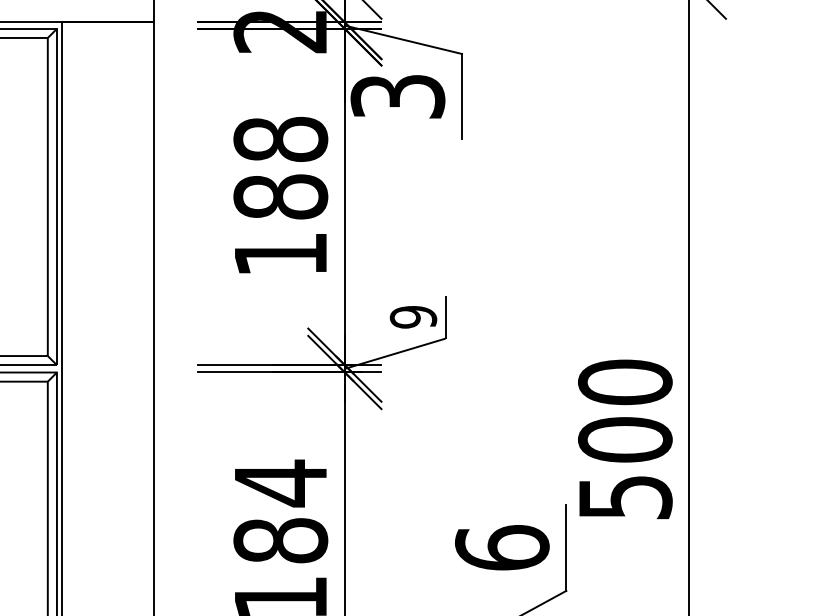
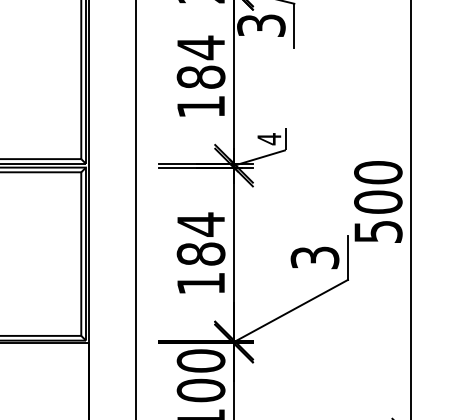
text: (279, 139) -> (200, 47), 188 -> 184
text: (413, 317) -> (269, 139), 9 -> 4
text: (501, 547) -> (314, 257), 6 -> 3

